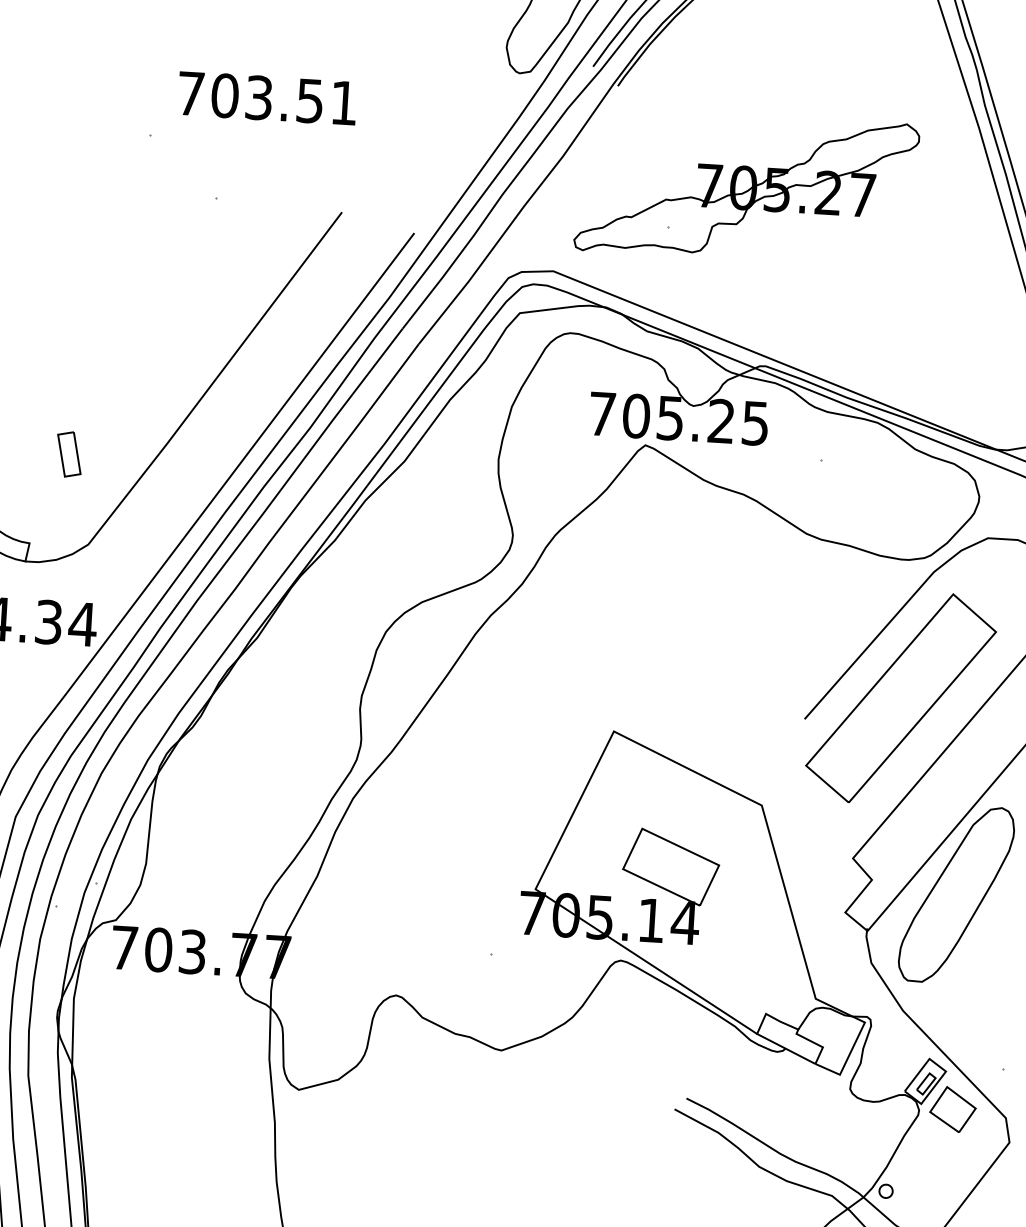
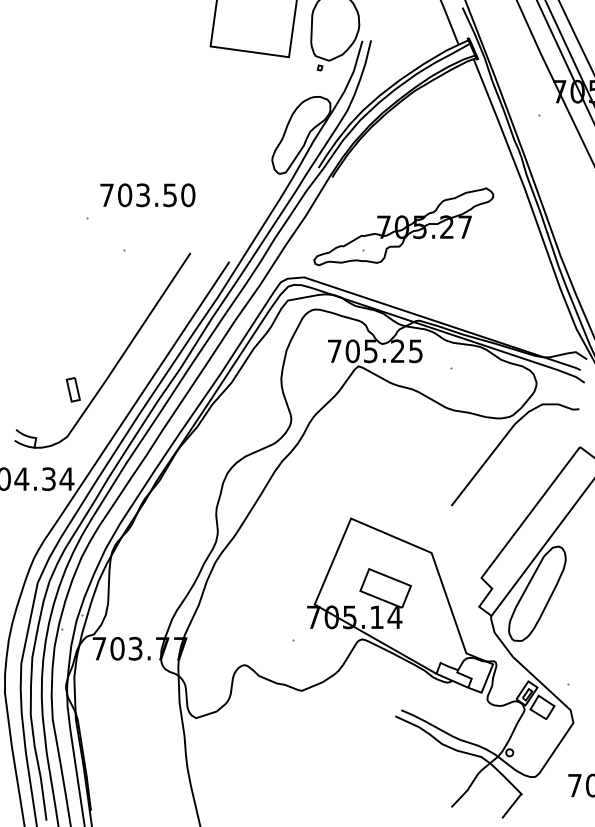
text: (344, 103) -> (188, 195), 703.51 -> 703.50
part: (67, 453) -> (72, 389), moved
part: (900, 697) -> (501, 491), removed

